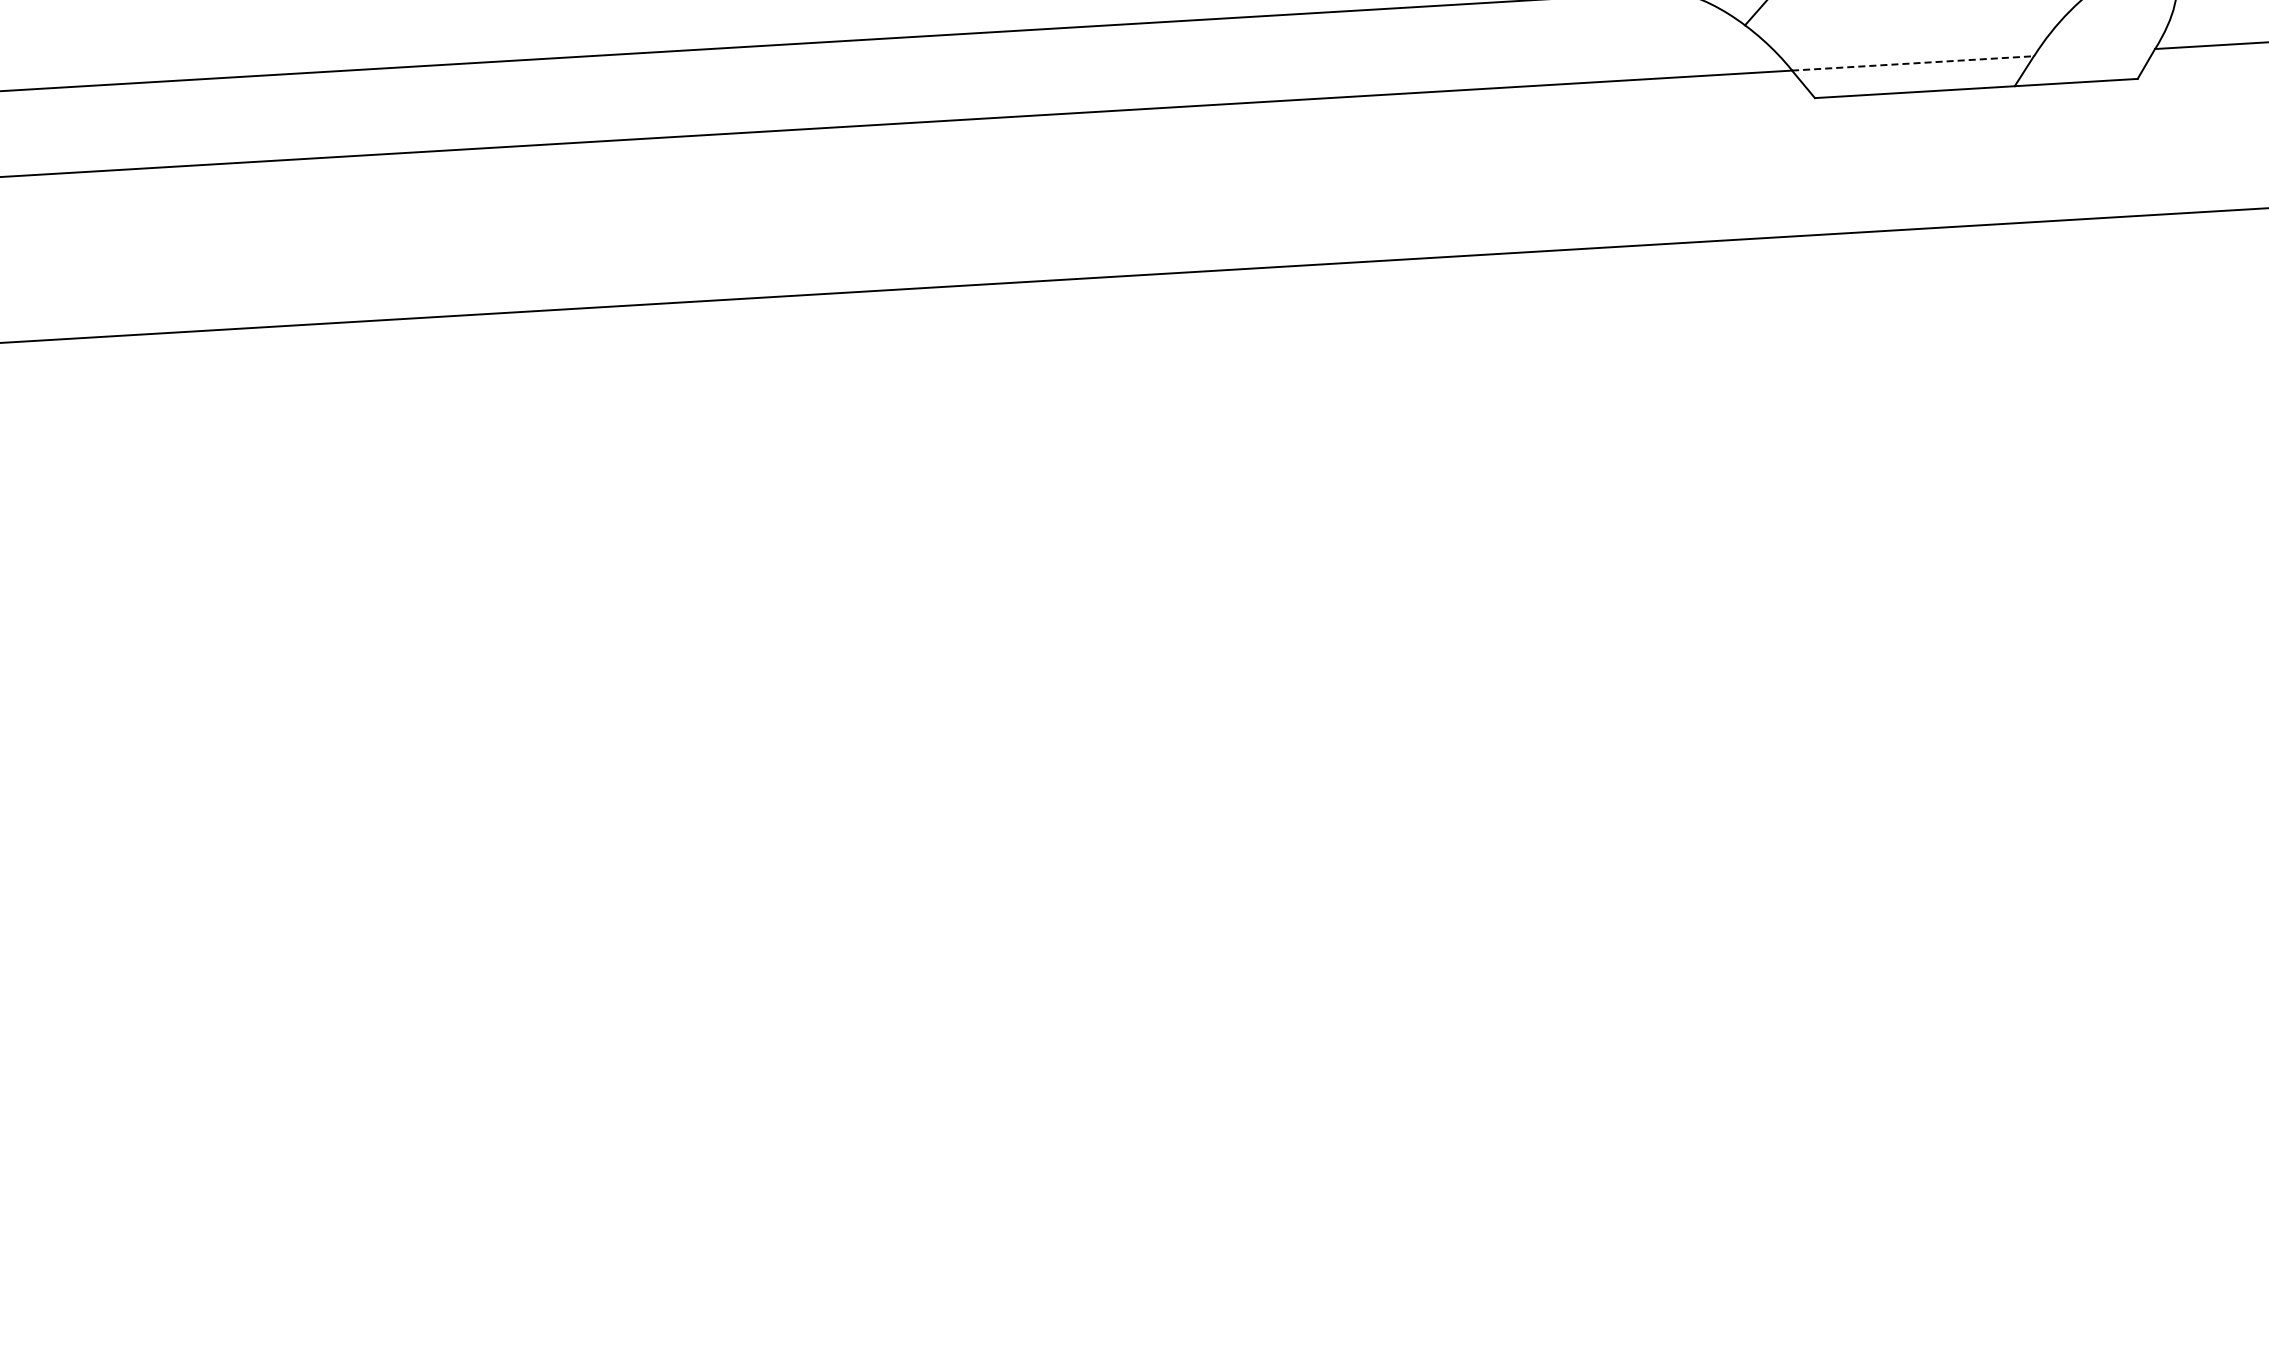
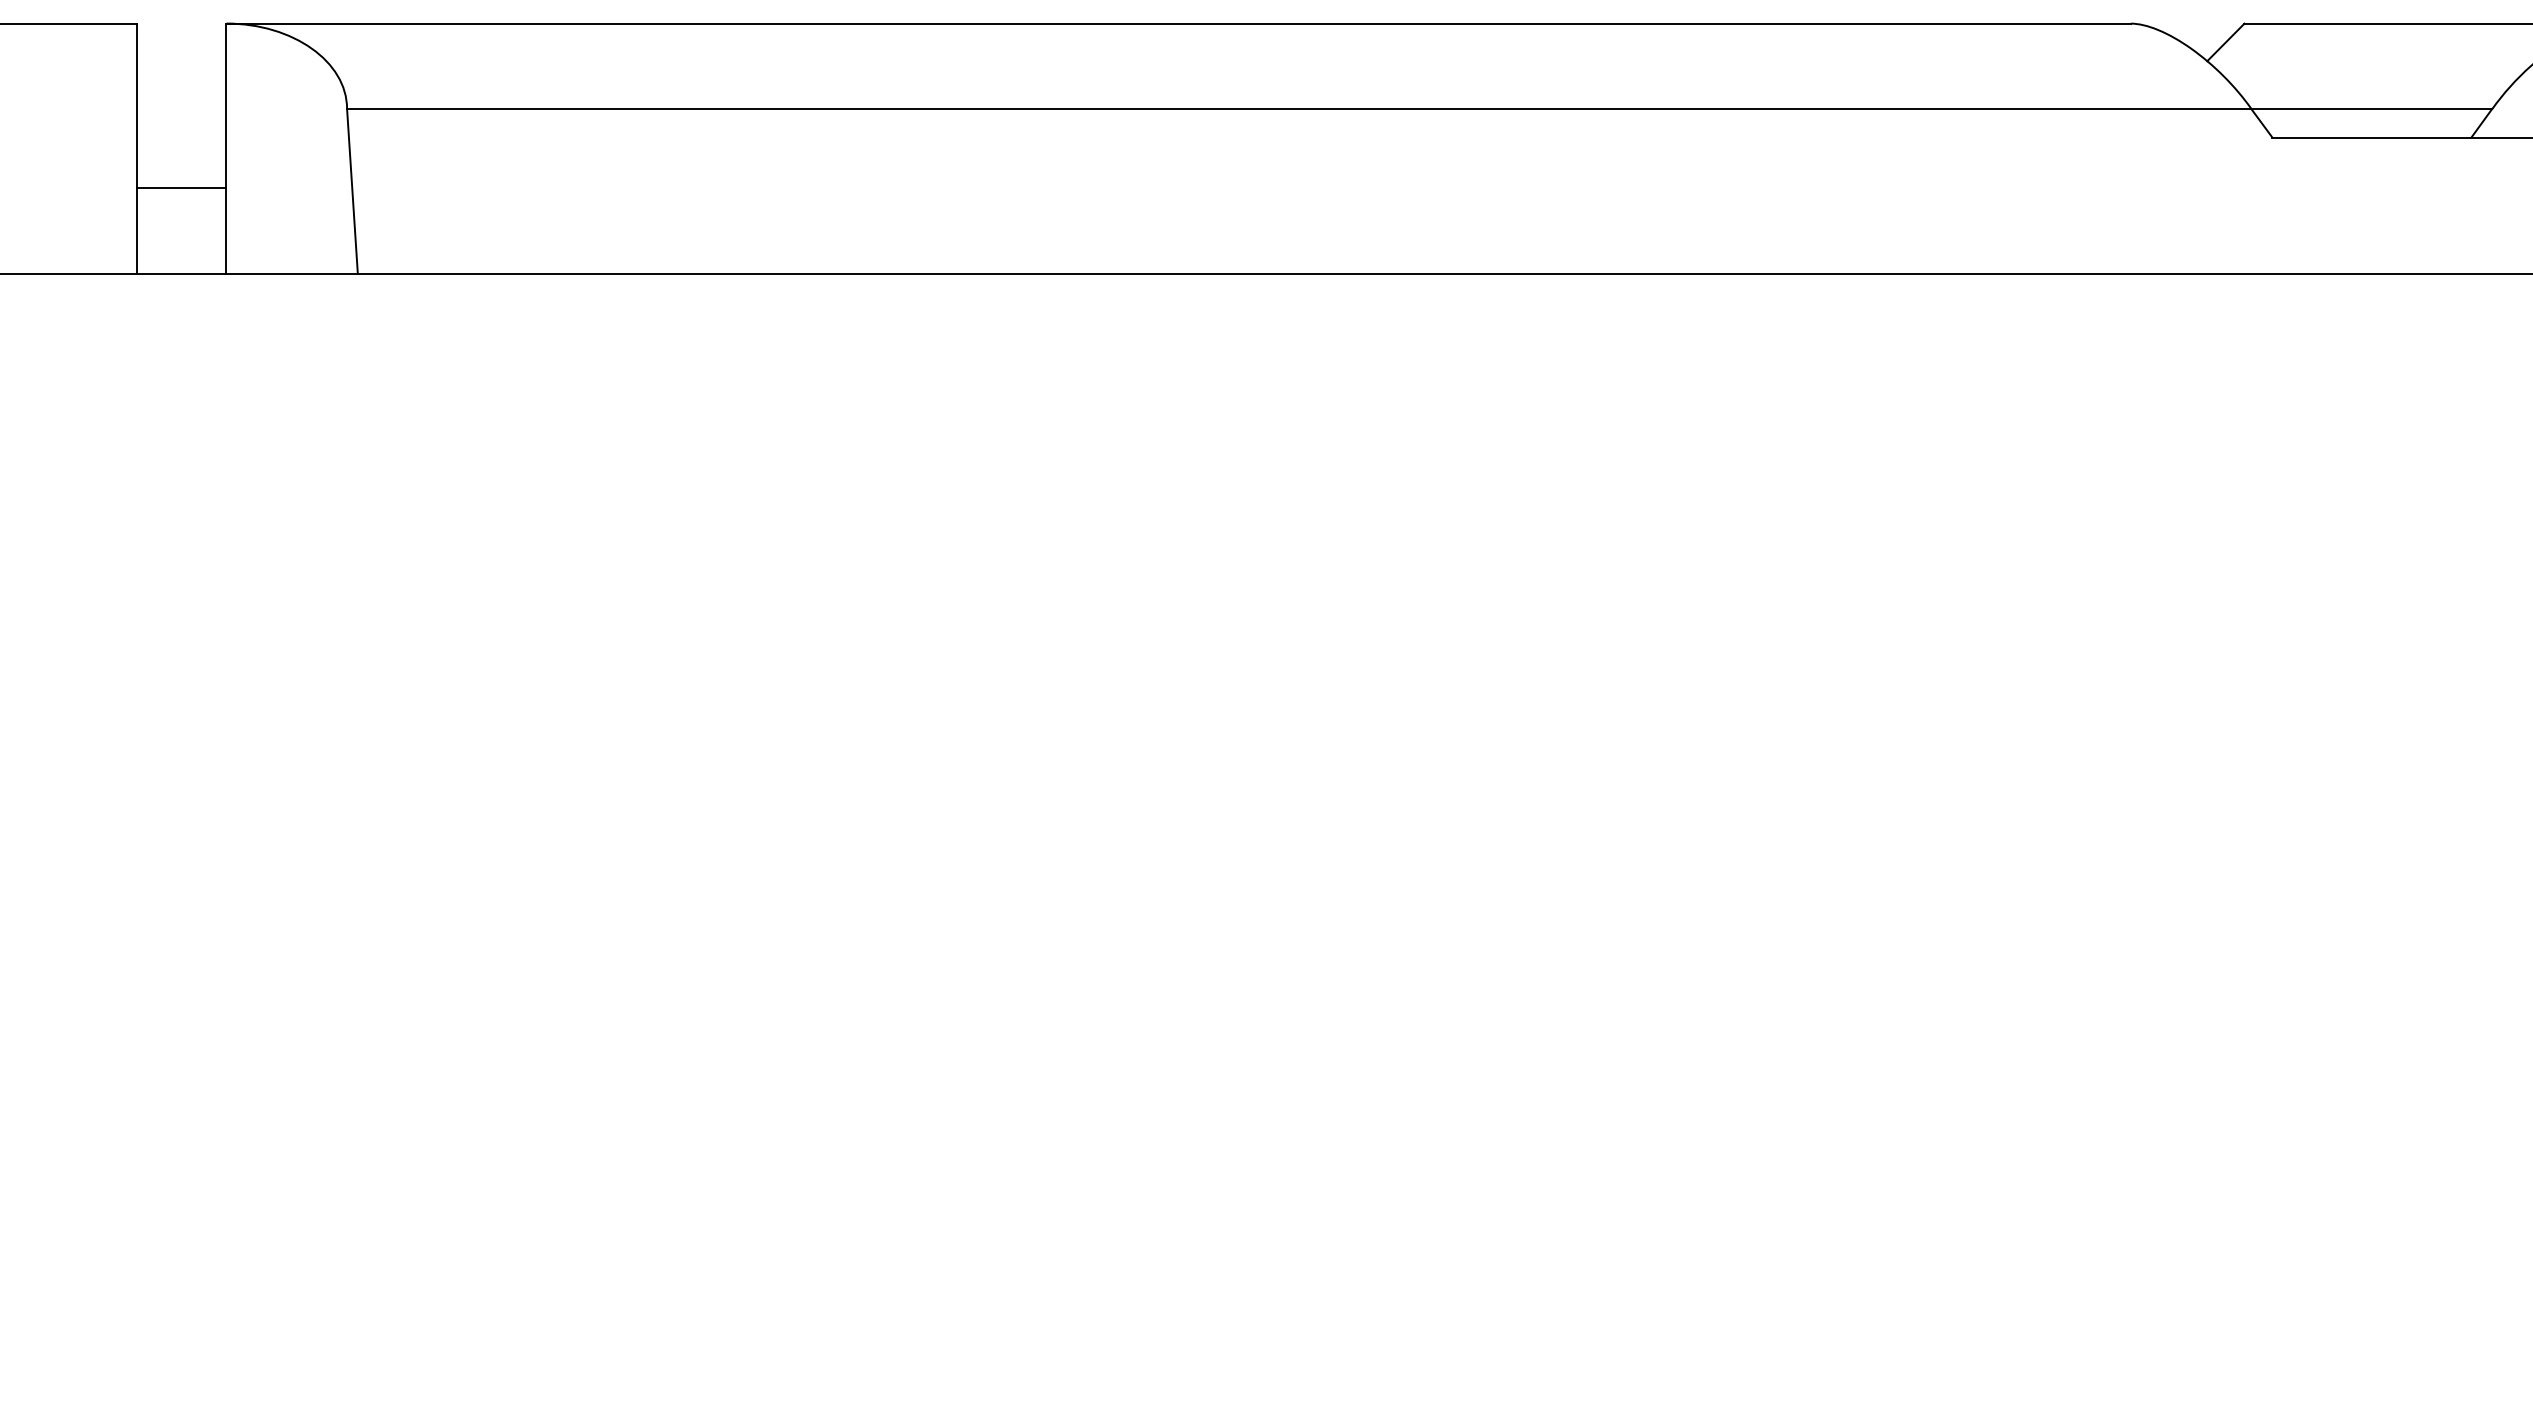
line: (1913, 62) -> (2372, 108), dashed -> solid

